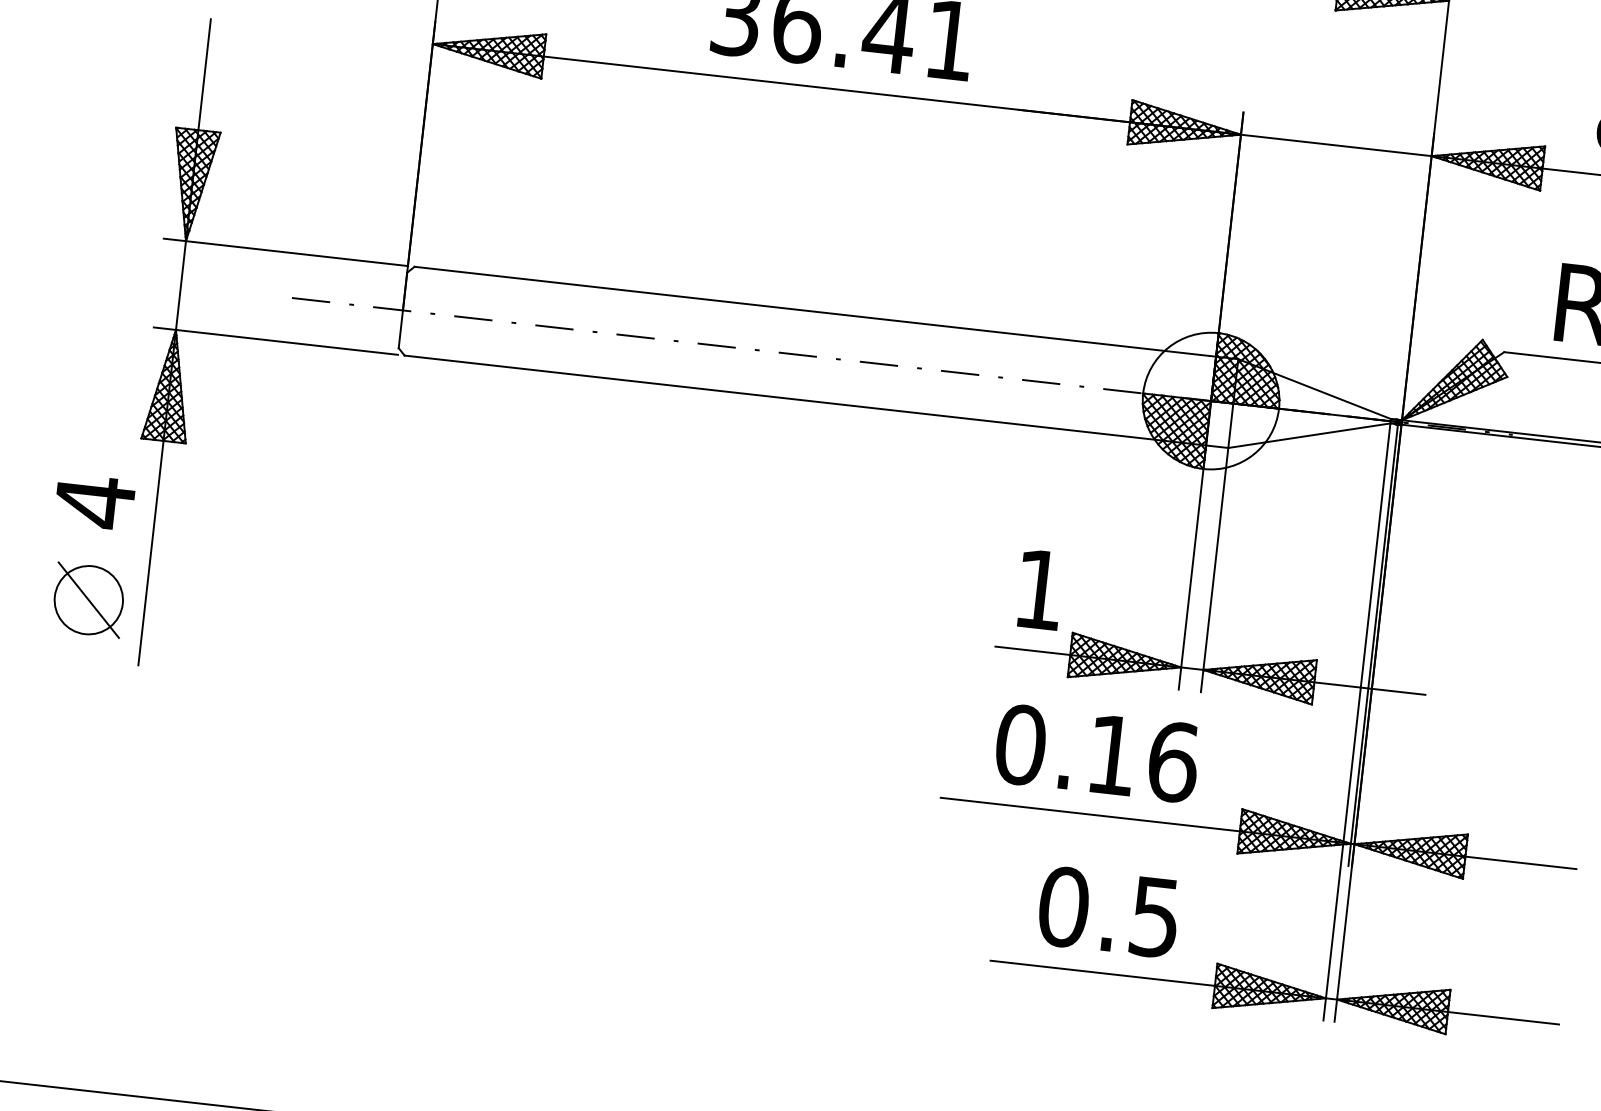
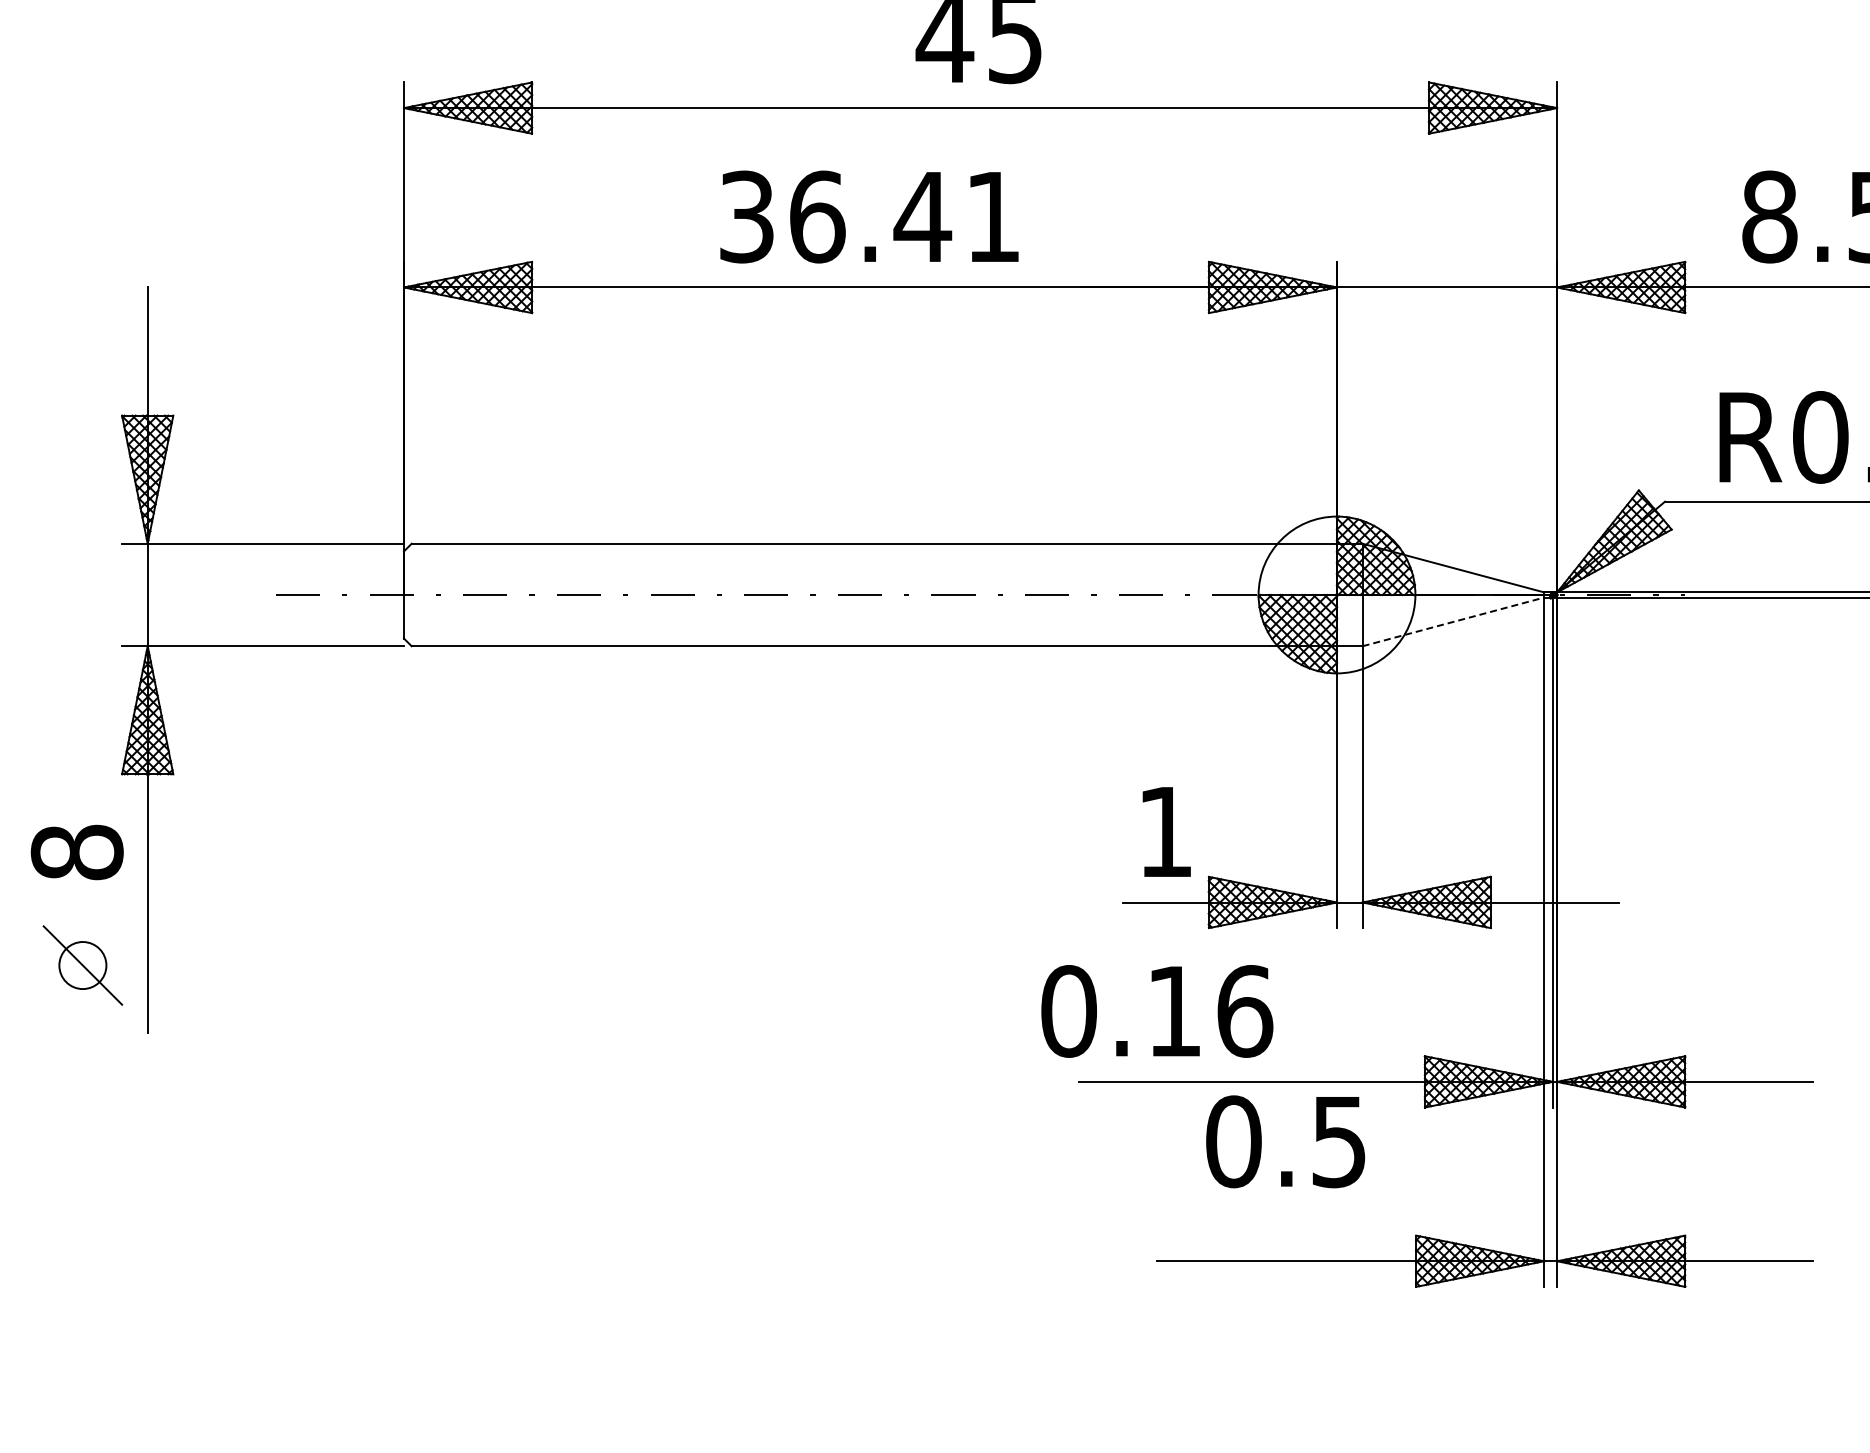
line: (1309, 435) -> (1453, 621), solid -> dashed
text: (94, 501) -> (76, 852), 4 -> 8
circle: (88, 600) -> (82, 965), size x0.6
text: (1097, 753) -> (1157, 1011), moved
text: (1108, 911) -> (1285, 1141), moved

